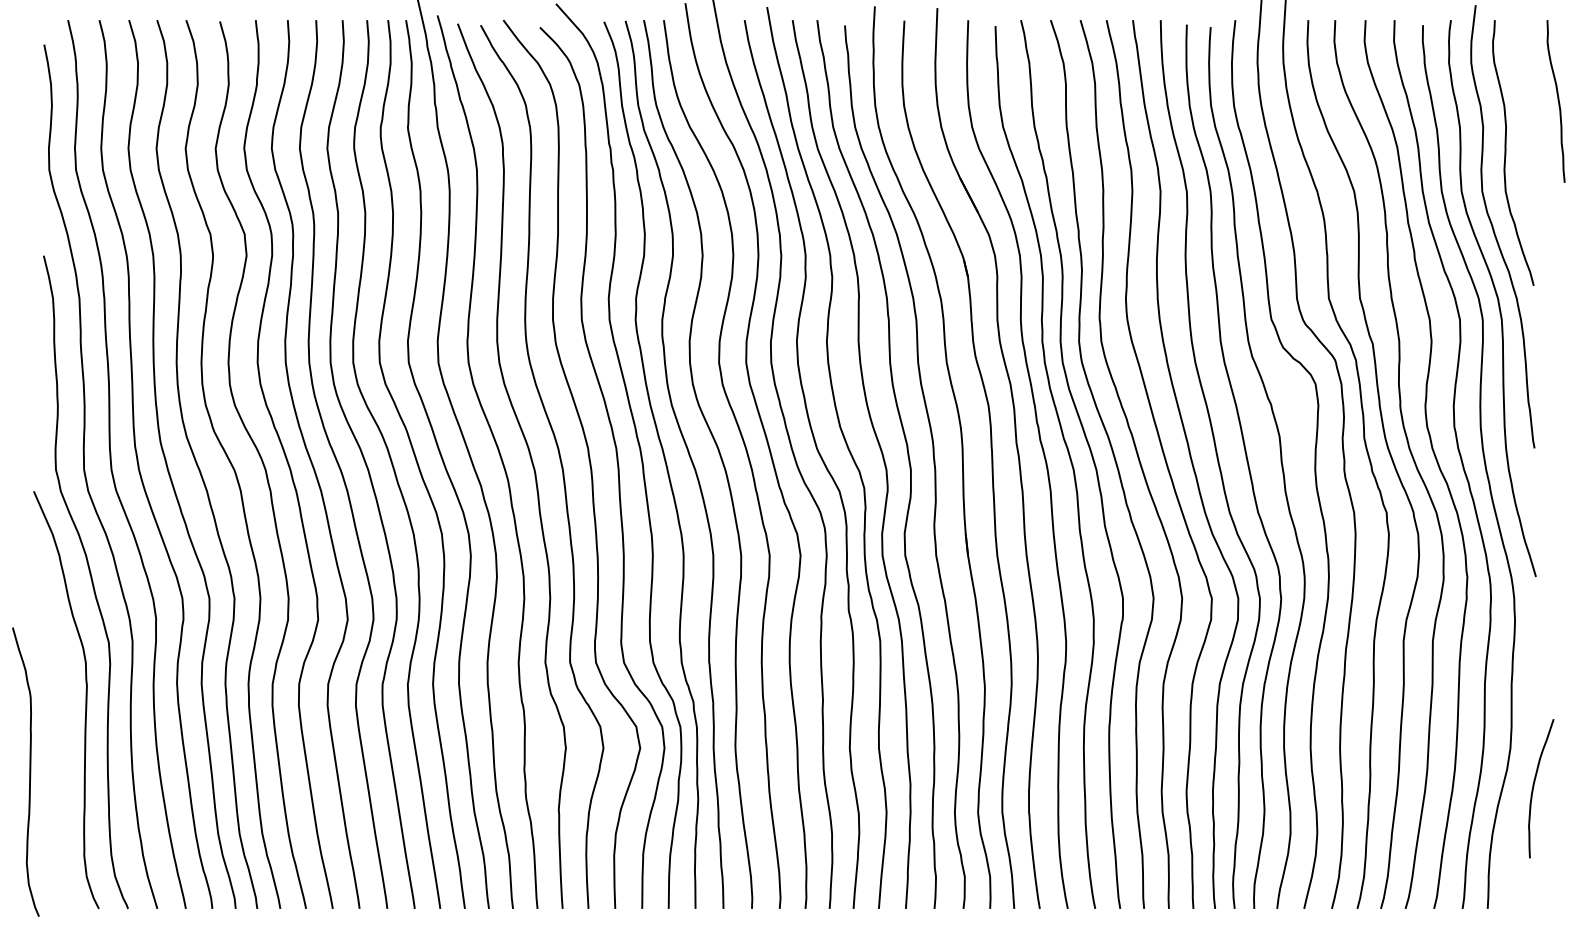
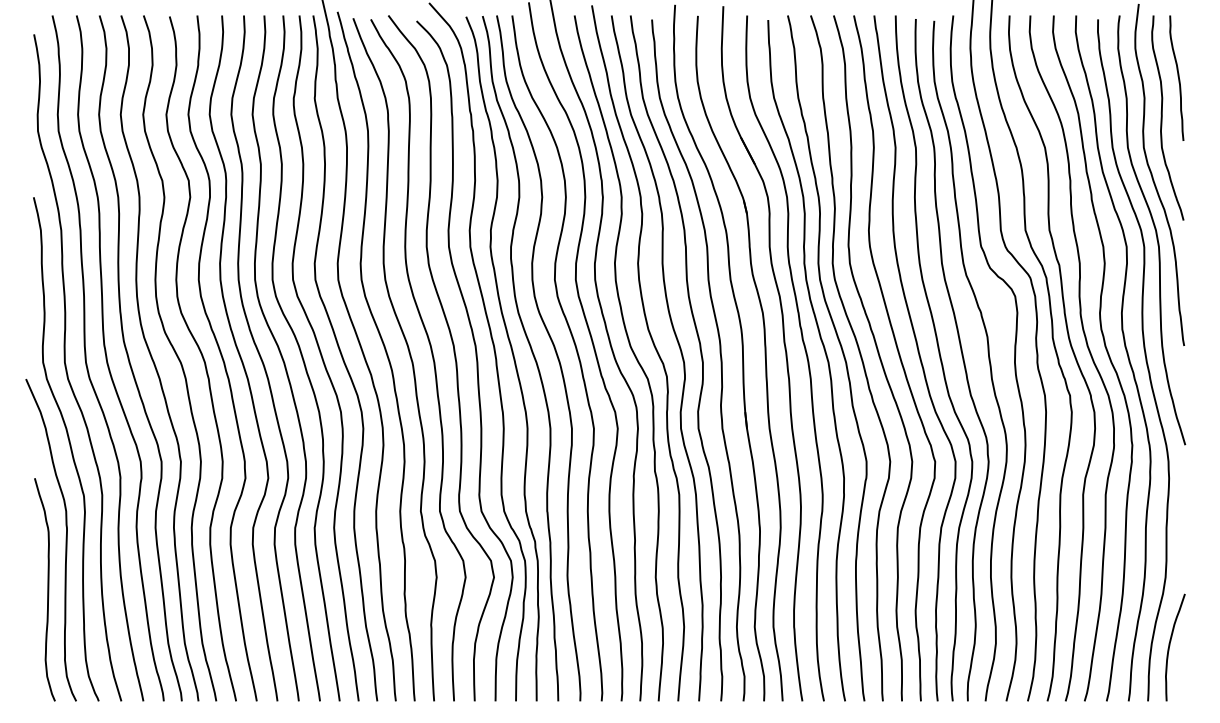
curve: (1556, 99) -> (1177, 76), moved
curve: (29, 771) -> (47, 589), moved
curve: (1534, 787) -> (1170, 646), moved

